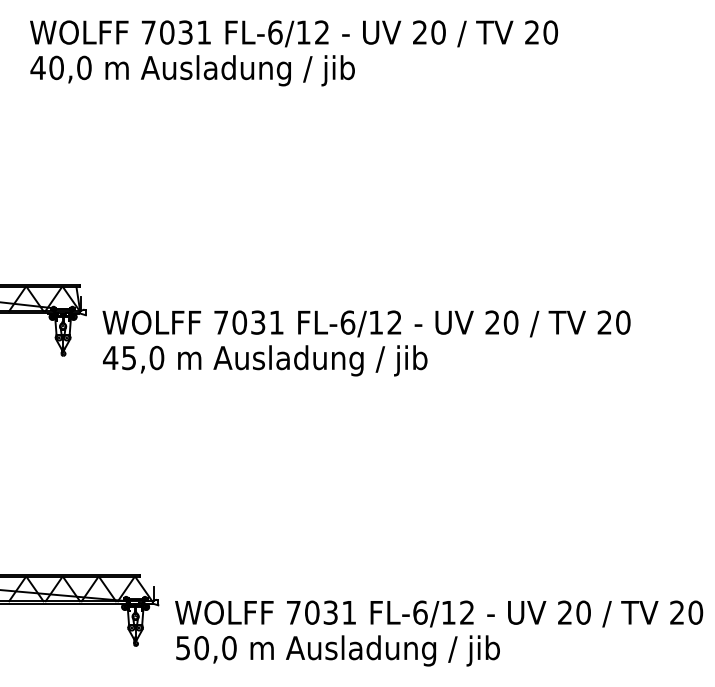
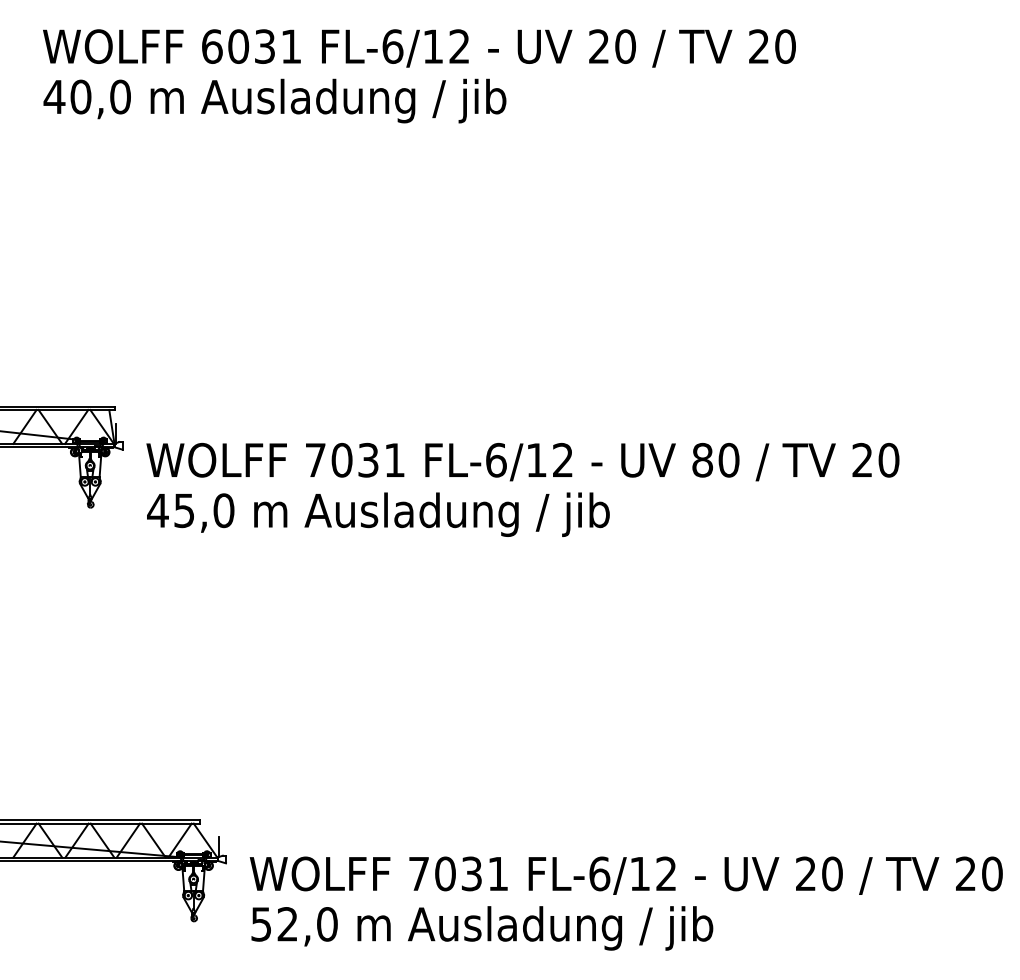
text: (148, 32) -> (211, 46), 7031 -> 6031
text: (492, 322) -> (702, 460), 20 -> 80
text: (201, 648) -> (287, 924), 50,0 -> 52,0

